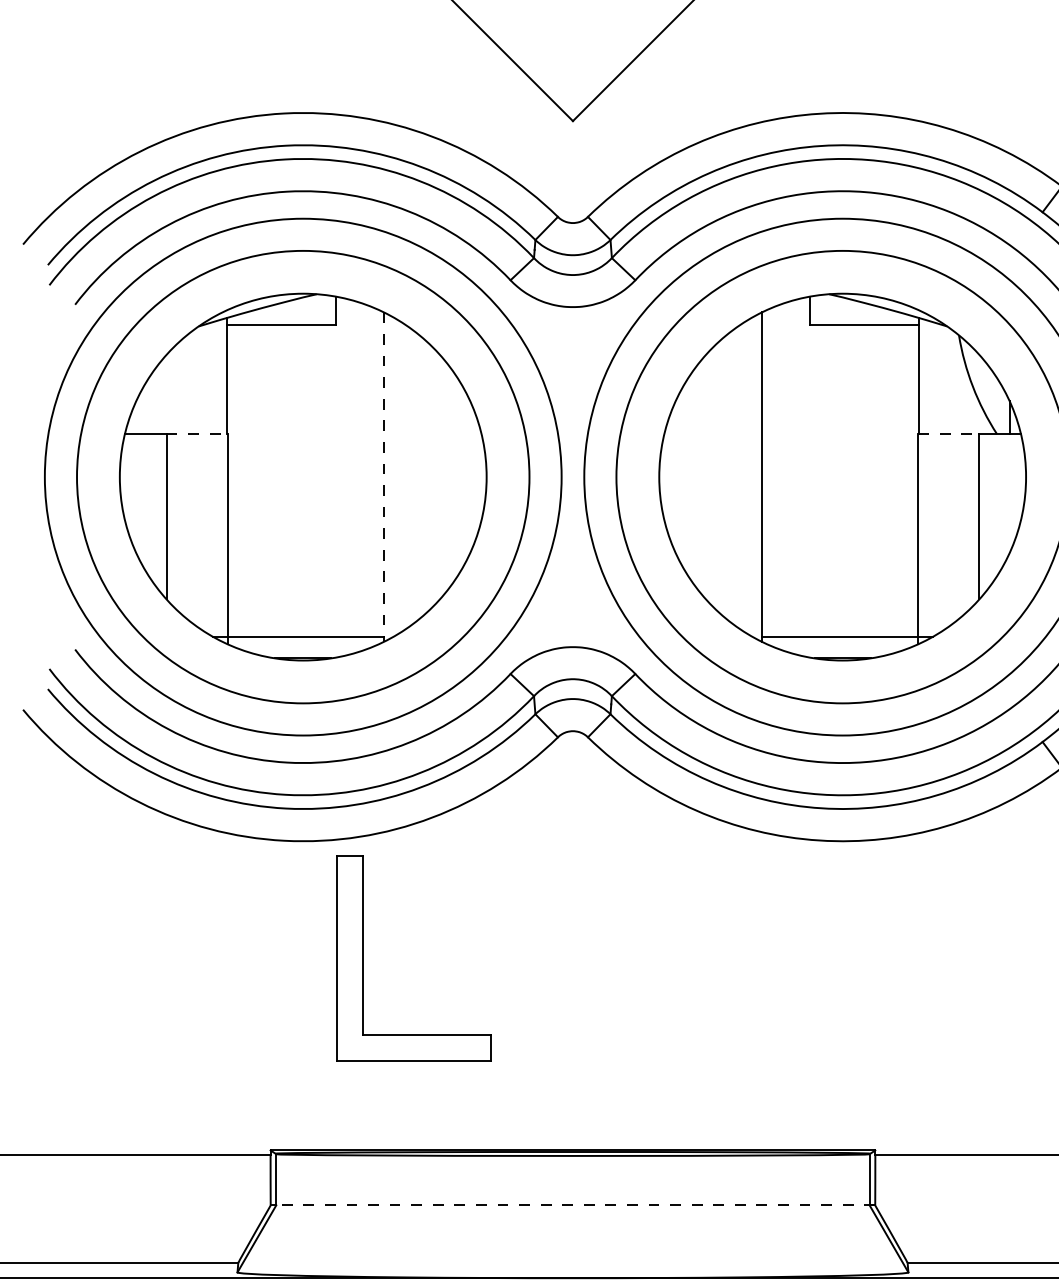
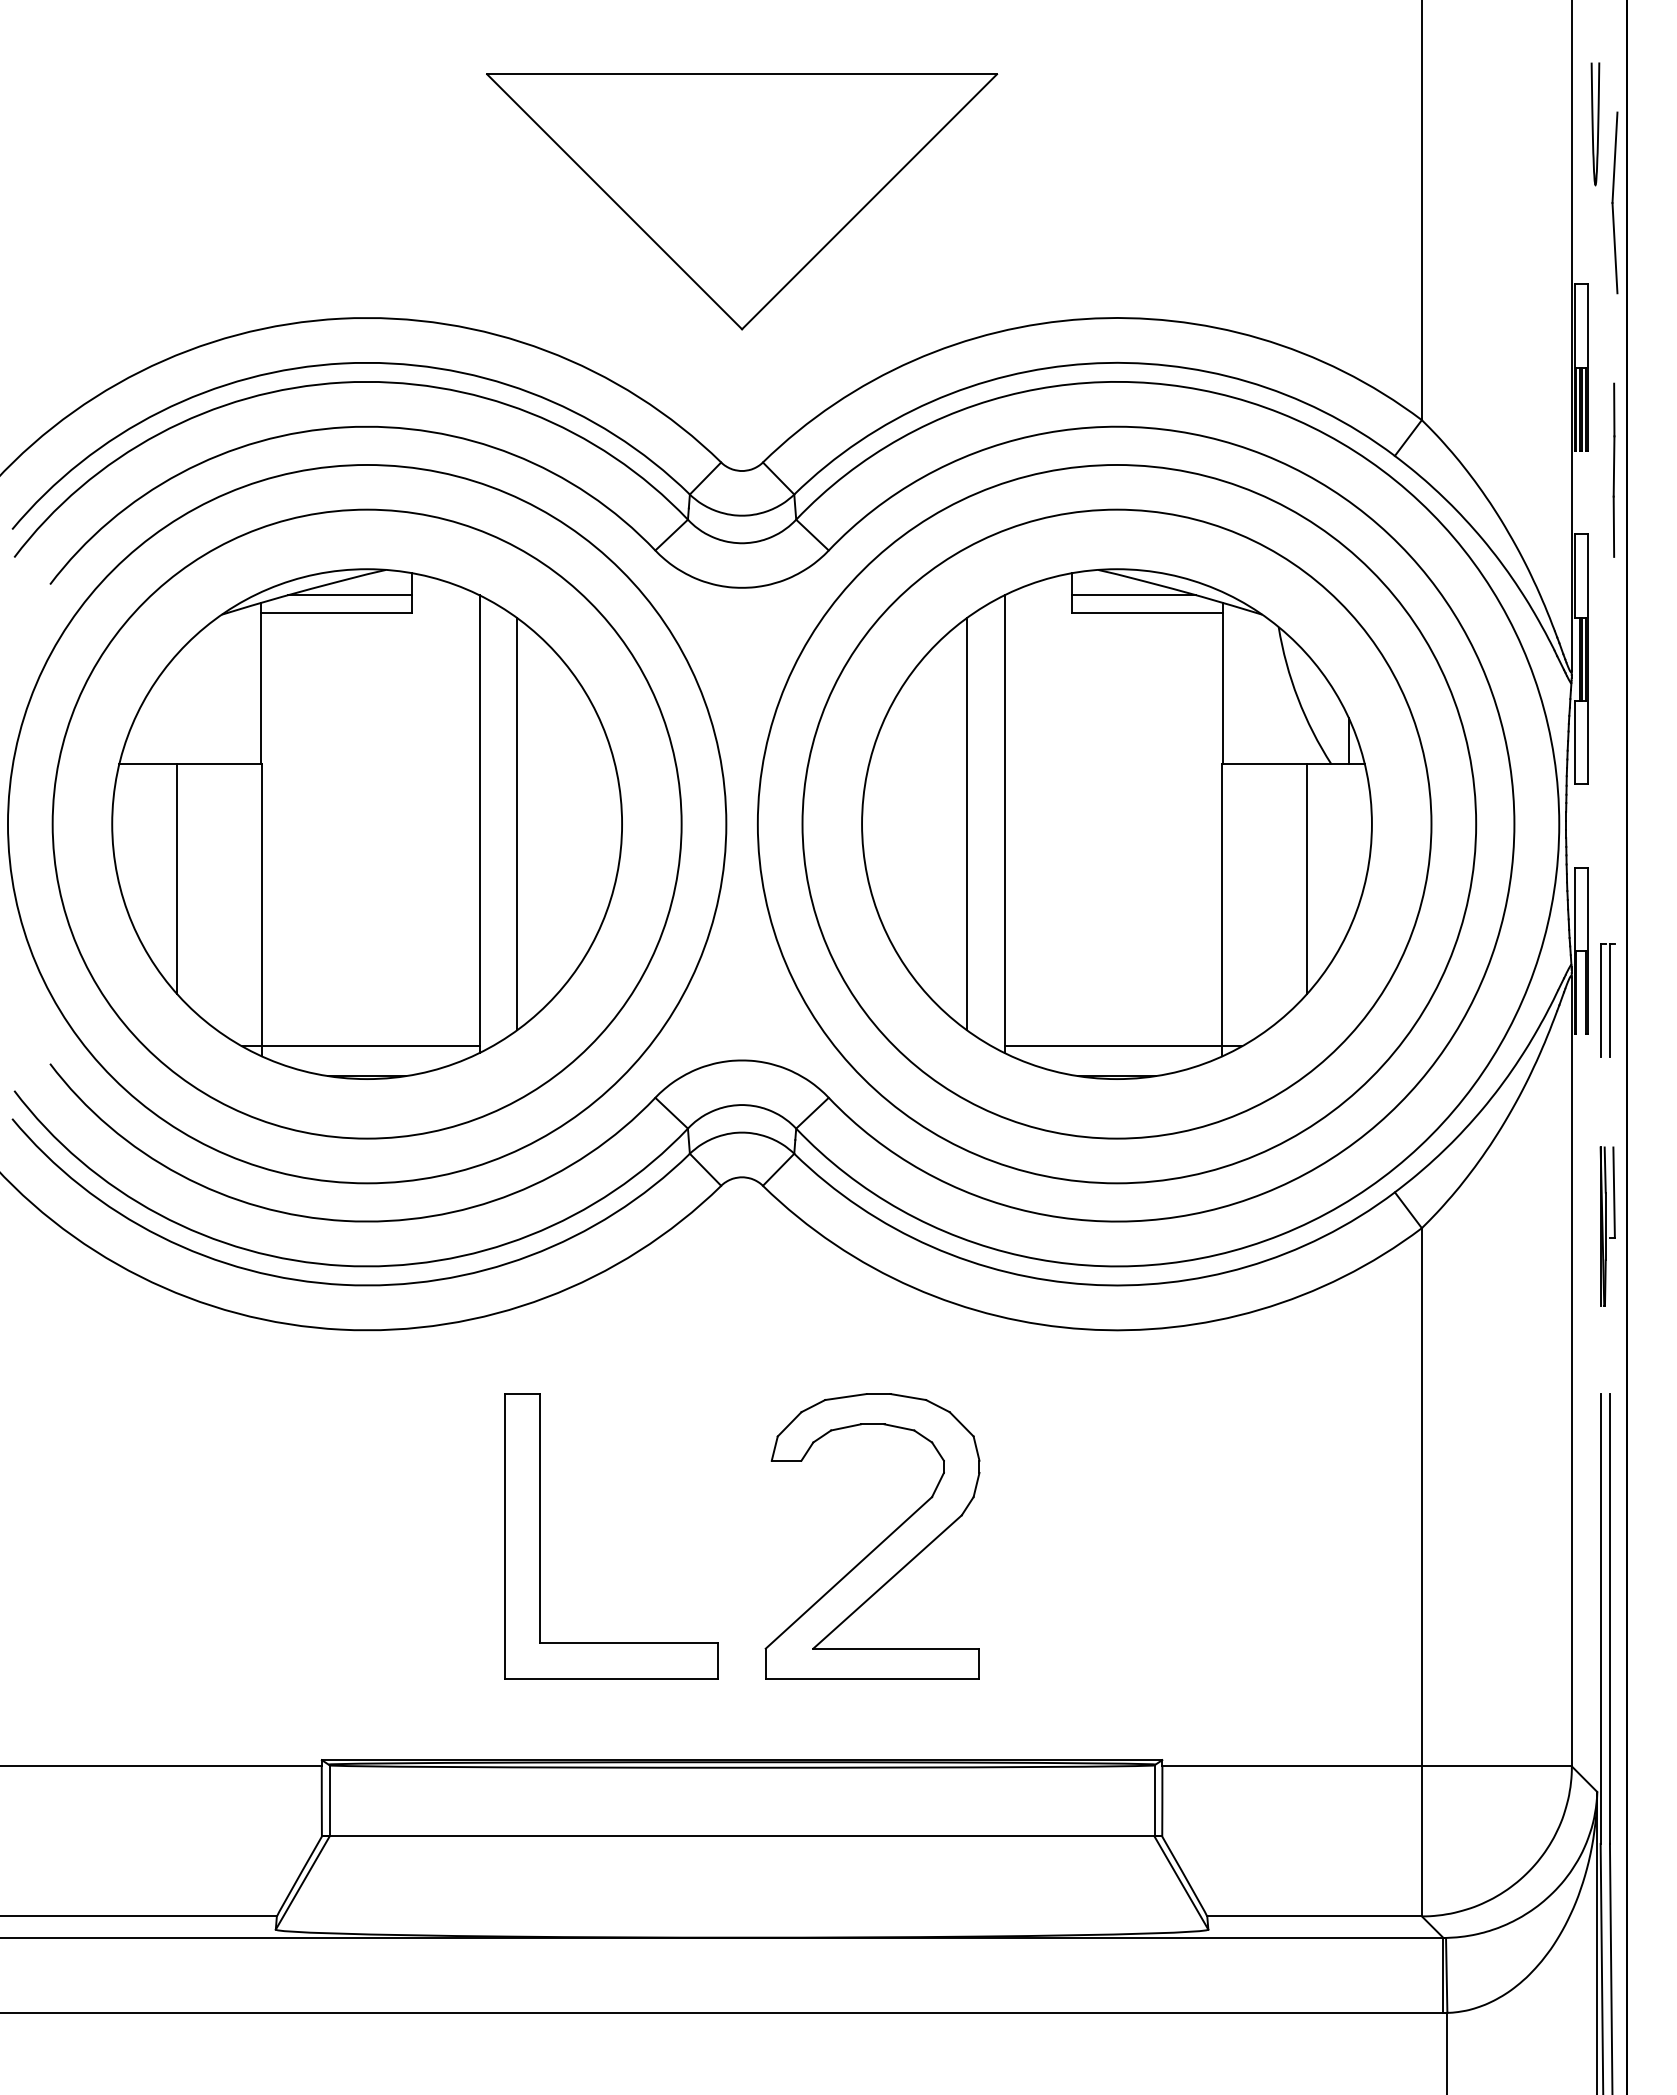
line: (291, 312) -> (350, 595), added
line: (854, 312) -> (1133, 595), added
line: (197, 434) -> (219, 764), dashed -> solid
line: (948, 434) -> (1264, 764), dashed -> solid
line: (411, 476) -> (517, 823), added
line: (735, 476) -> (967, 823), added
line: (384, 477) -> (479, 824), dashed -> solid
part: (363, 958) -> (540, 1536), moved
part: (671, 994) -> (879, 1543), added
line: (572, 1205) -> (741, 1836), dashed -> solid

